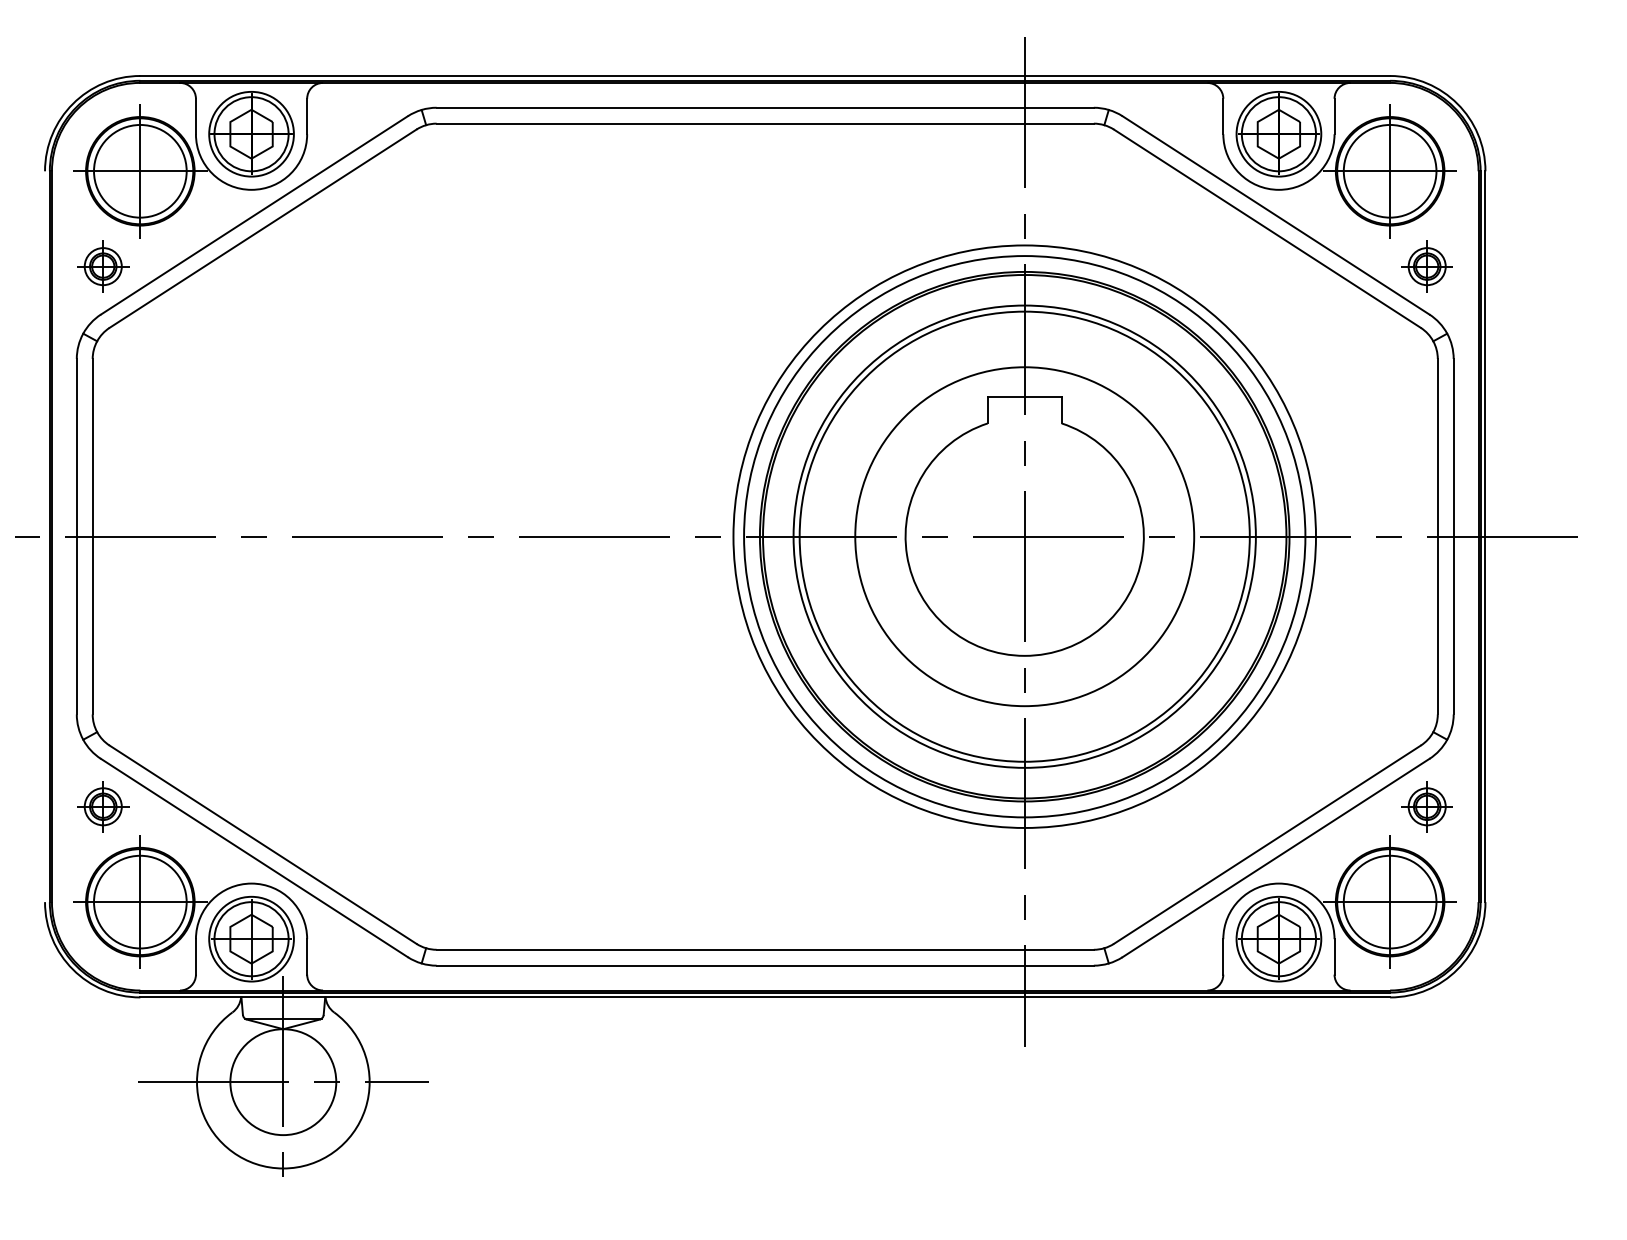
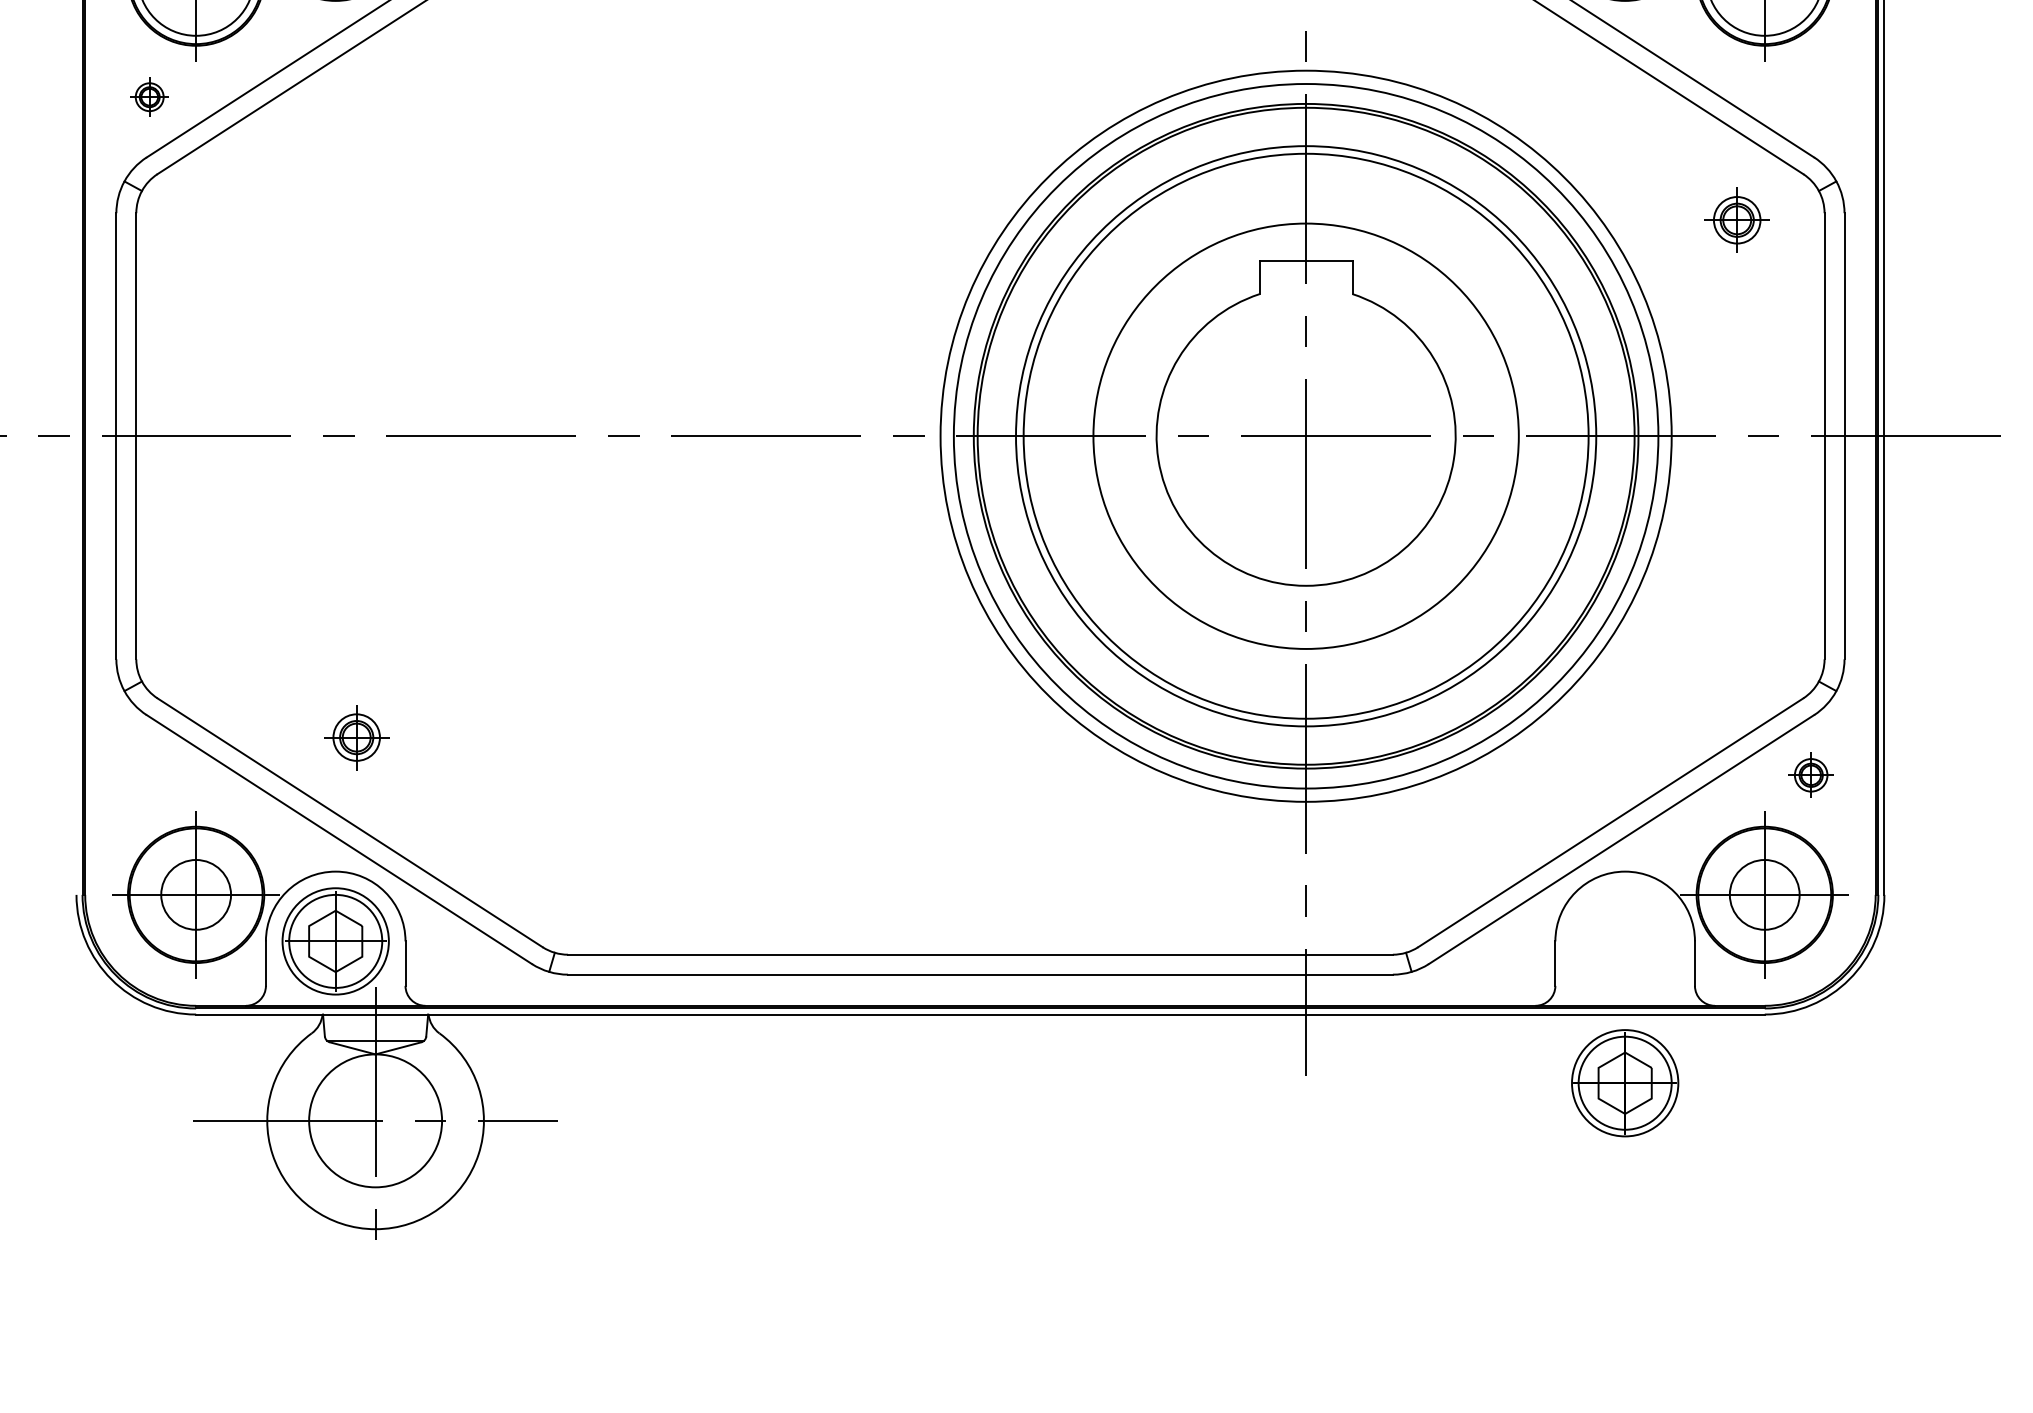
part: (103, 266) -> (149, 97), size x0.6
part: (1426, 266) -> (1736, 220), moved
part: (103, 806) -> (356, 737), moved
part: (1426, 806) -> (1810, 774), size x0.7
circle: (140, 901) -> (196, 894), size x0.6
circle: (1389, 901) -> (1763, 894), size x0.6
part: (1278, 938) -> (1624, 1082), moved

